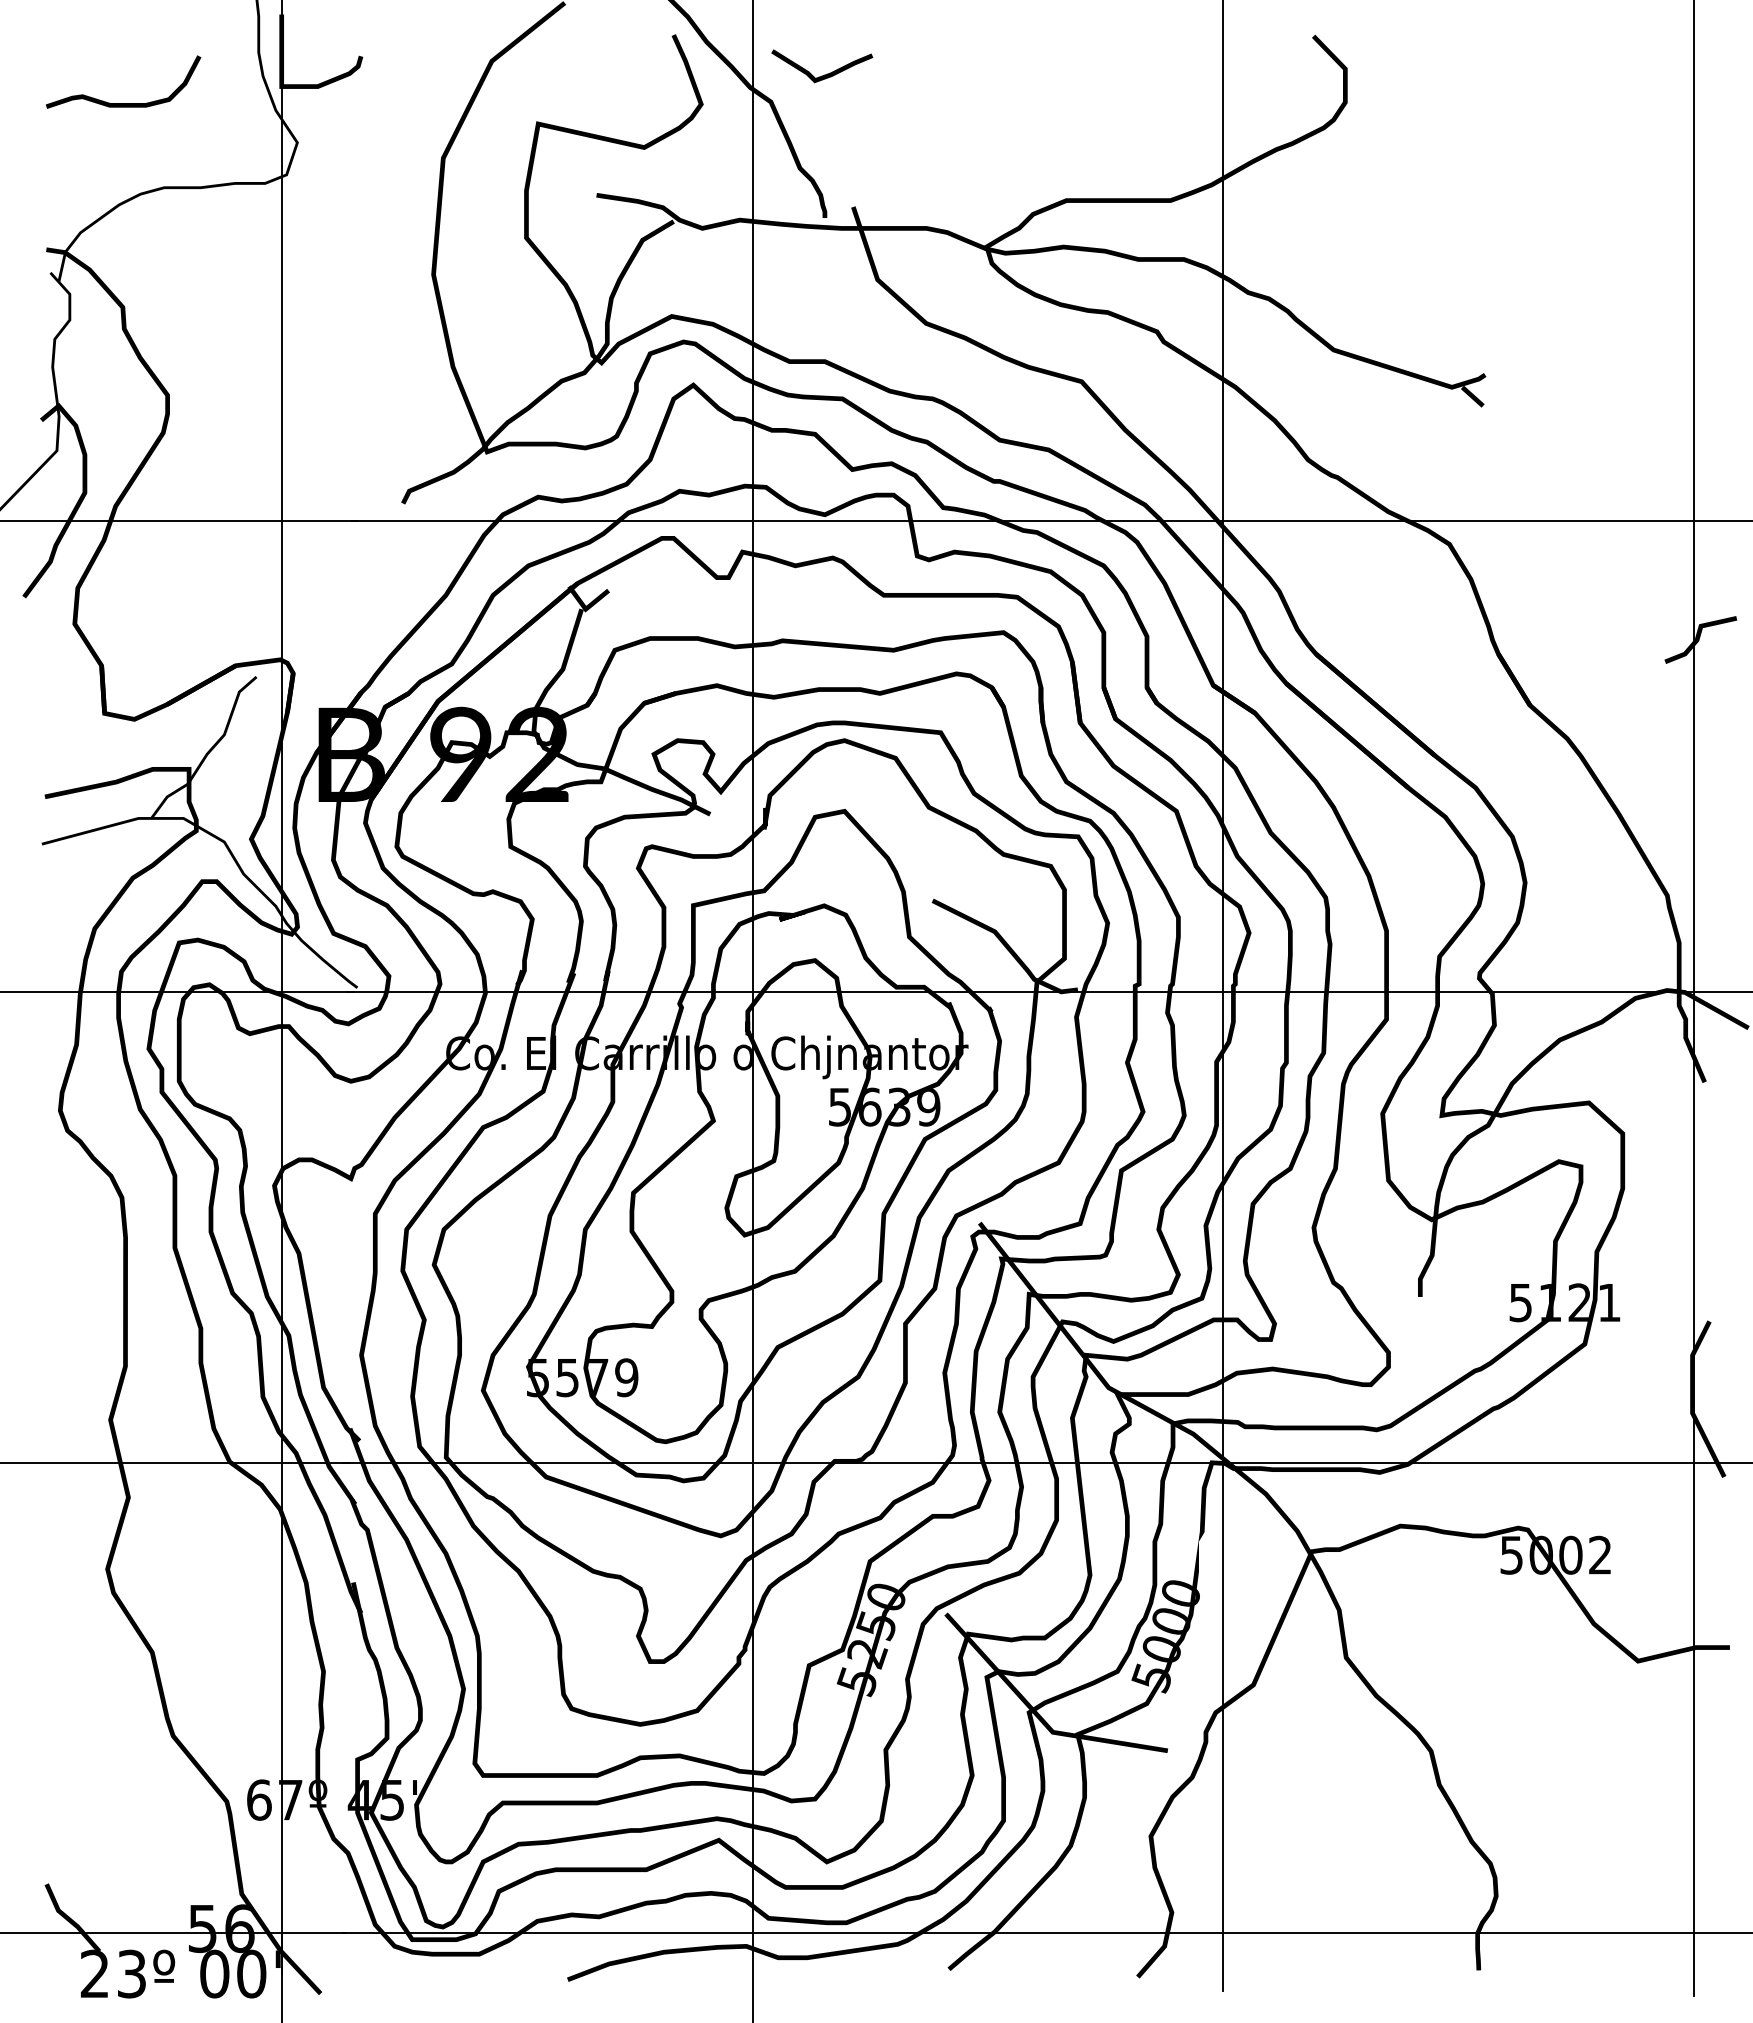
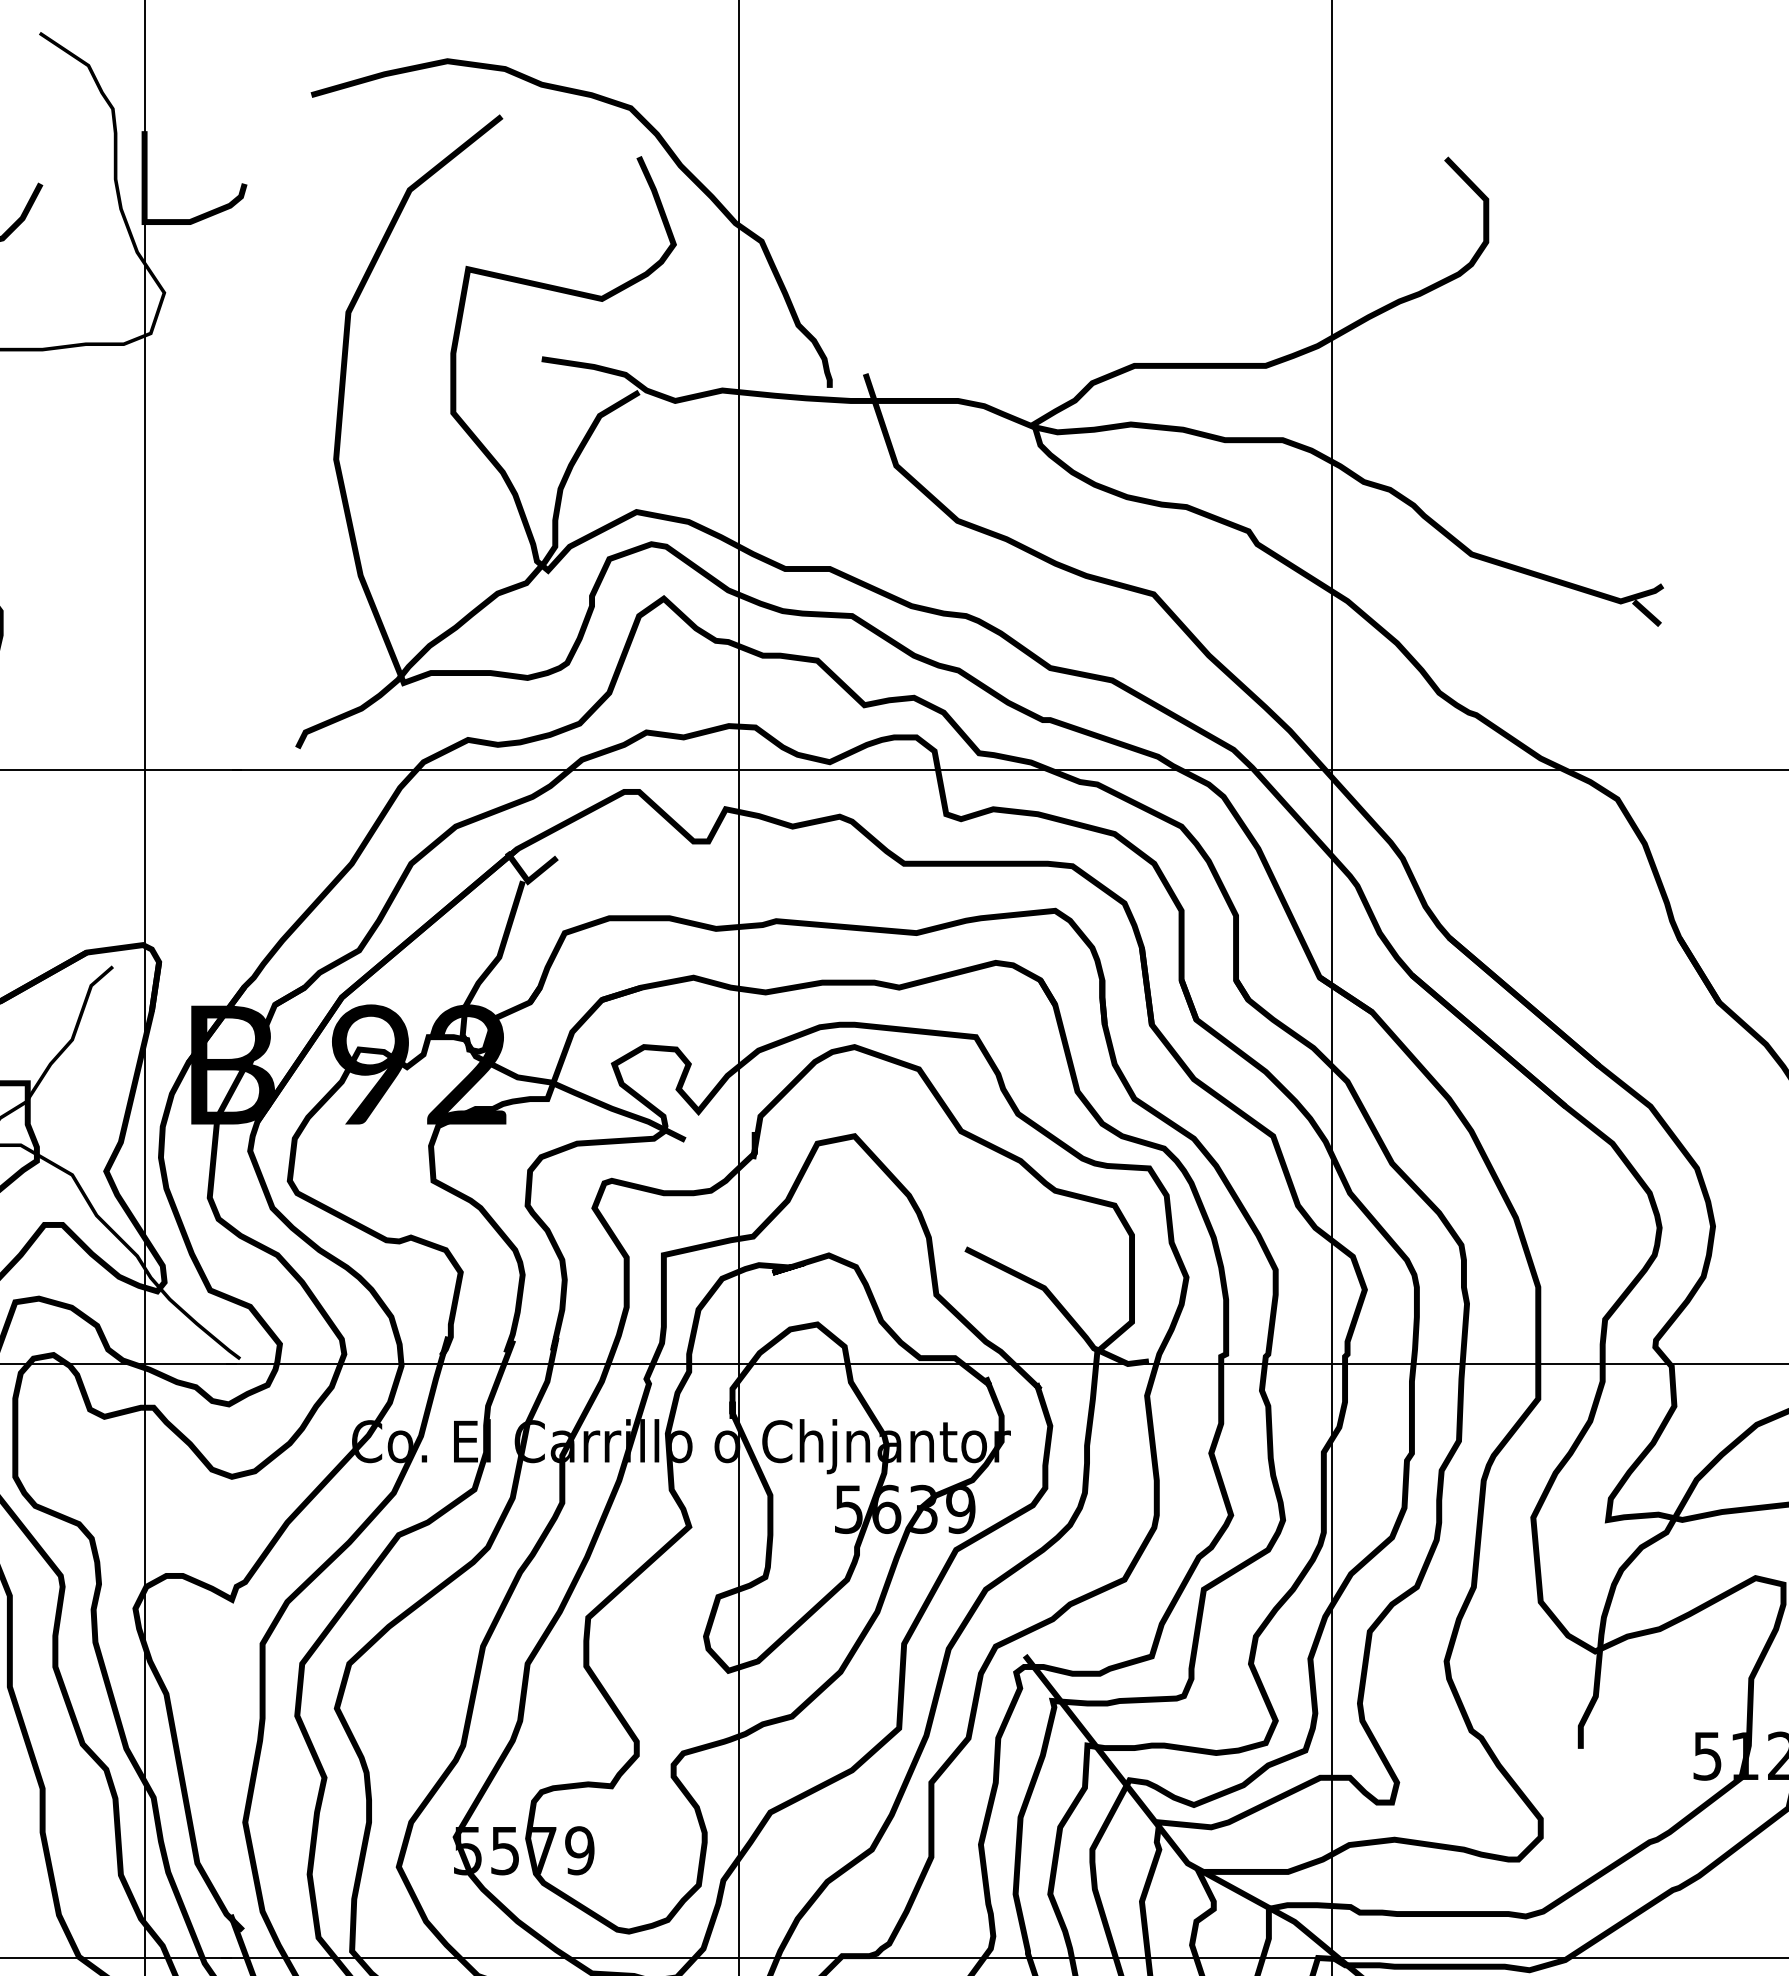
curve: (824, 74) -> (829, 206), removed

